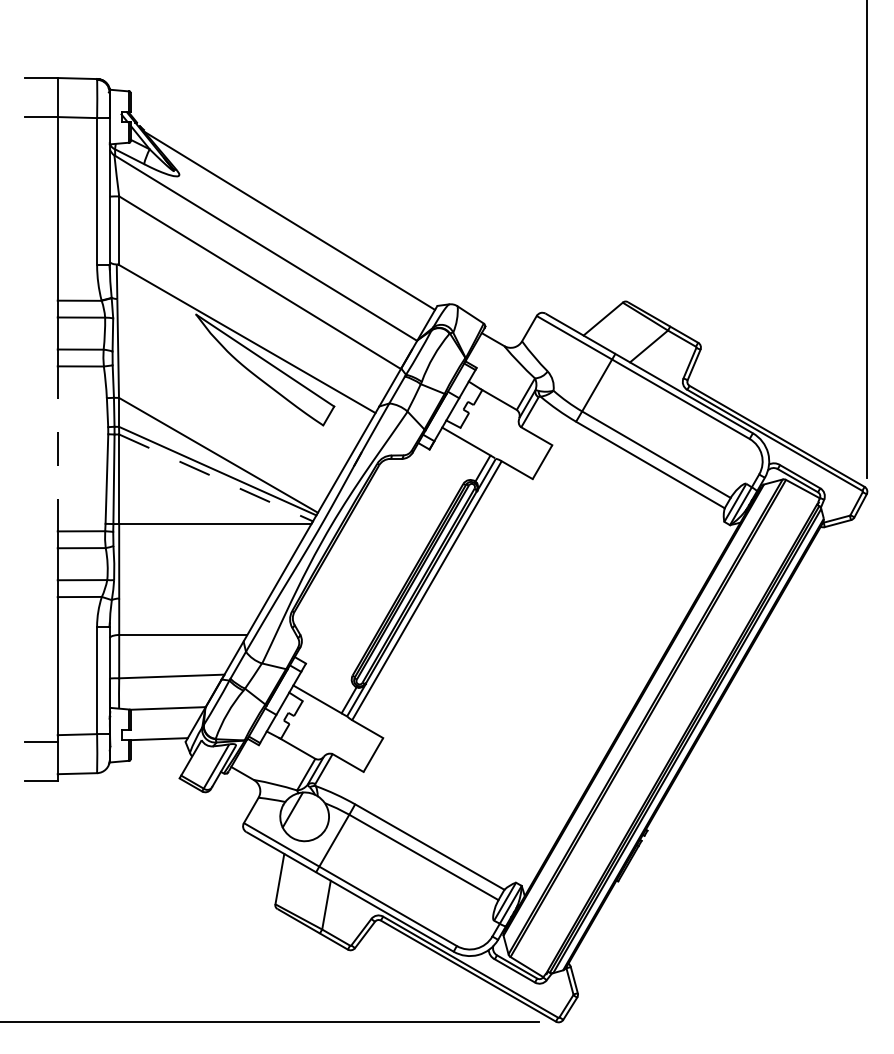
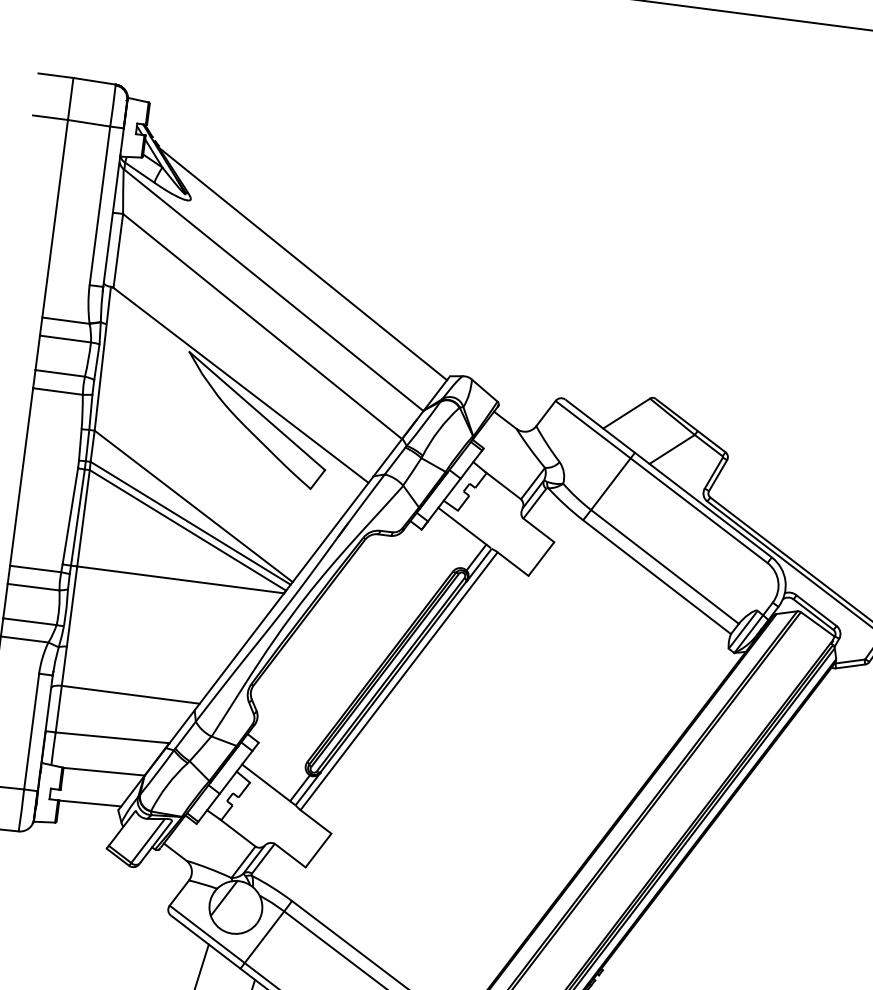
line: (57, 448) -> (21, 476), dashed -> solid
line: (216, 478) -> (188, 531), dashed -> solid

